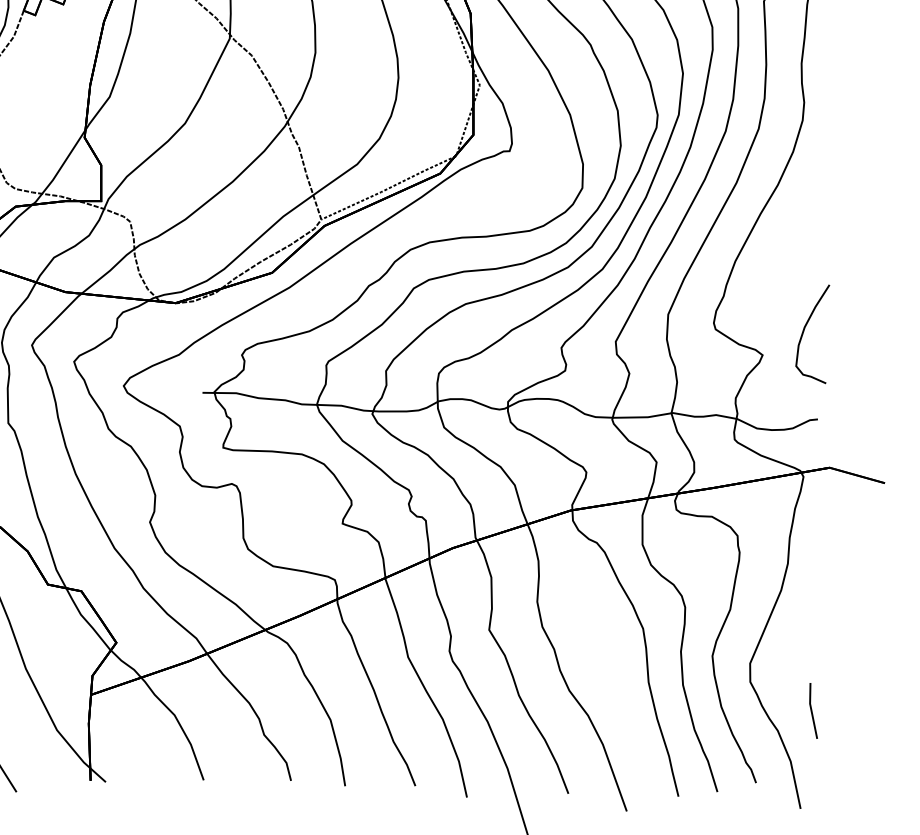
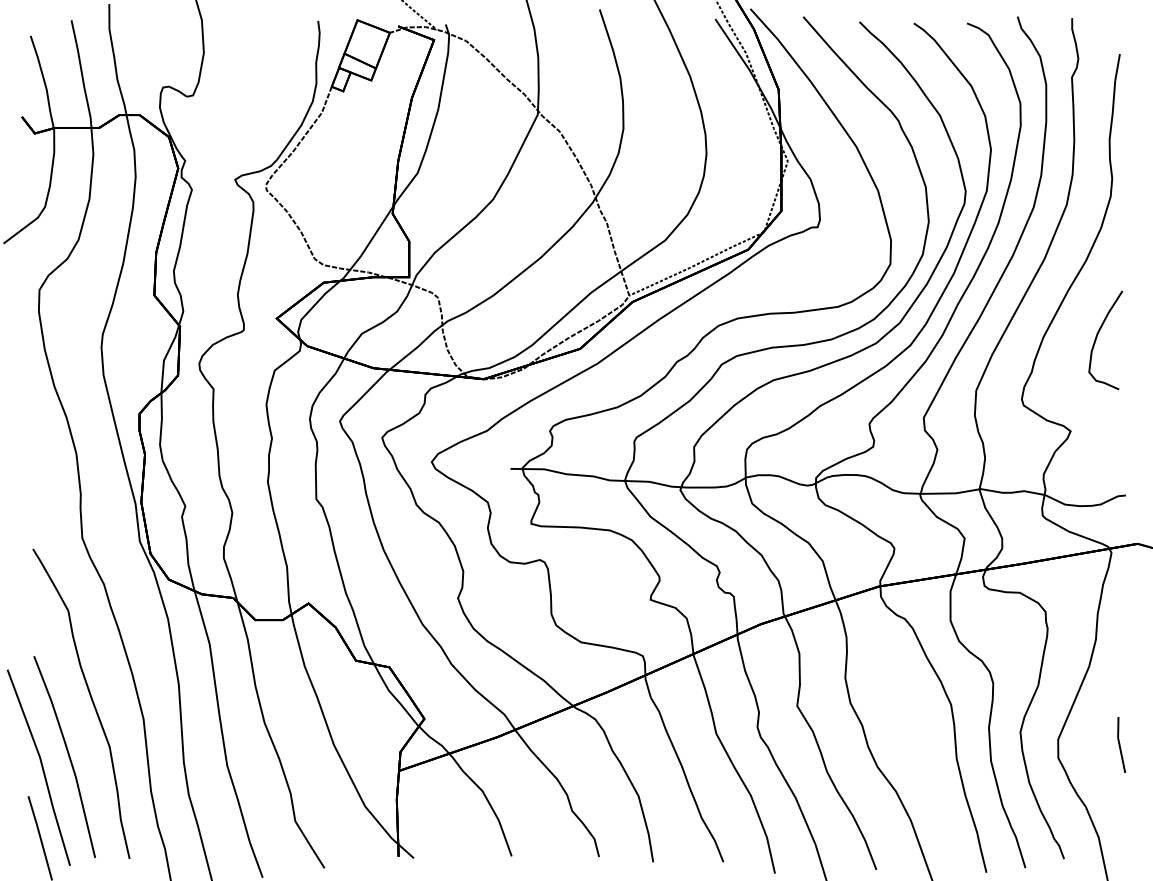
curve: (804, 331) -> (1097, 337), moved
line: (812, 710) -> (1120, 744), moved

